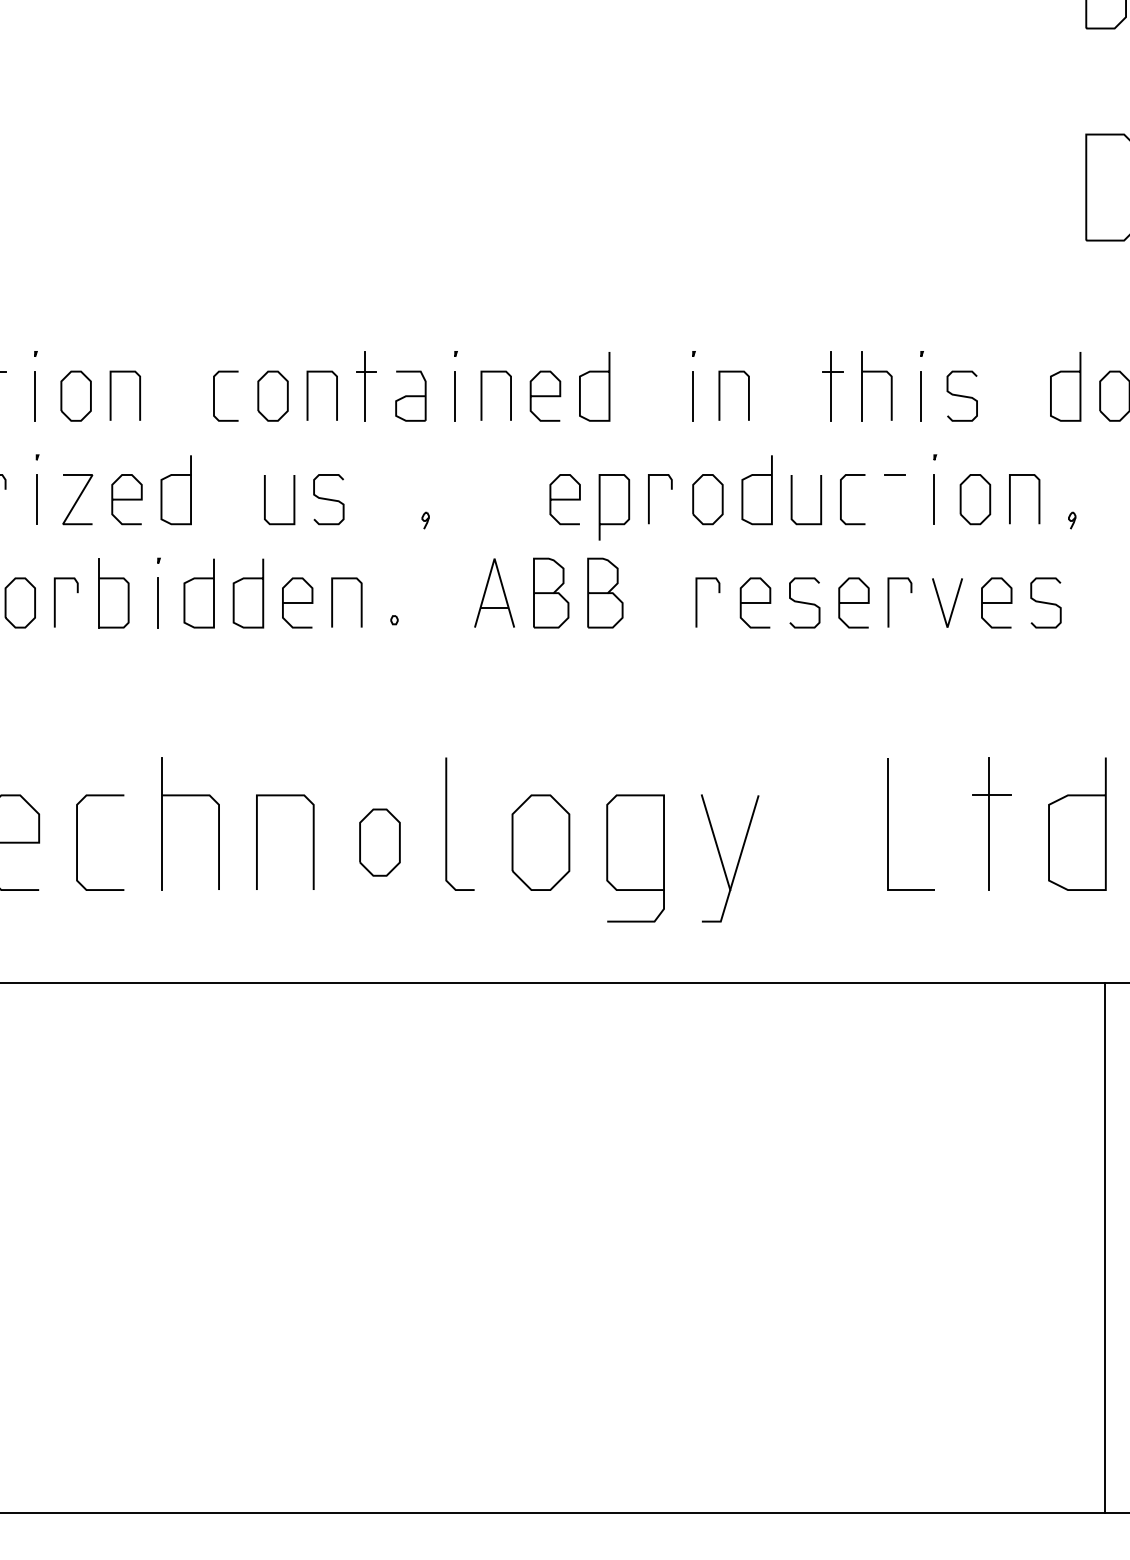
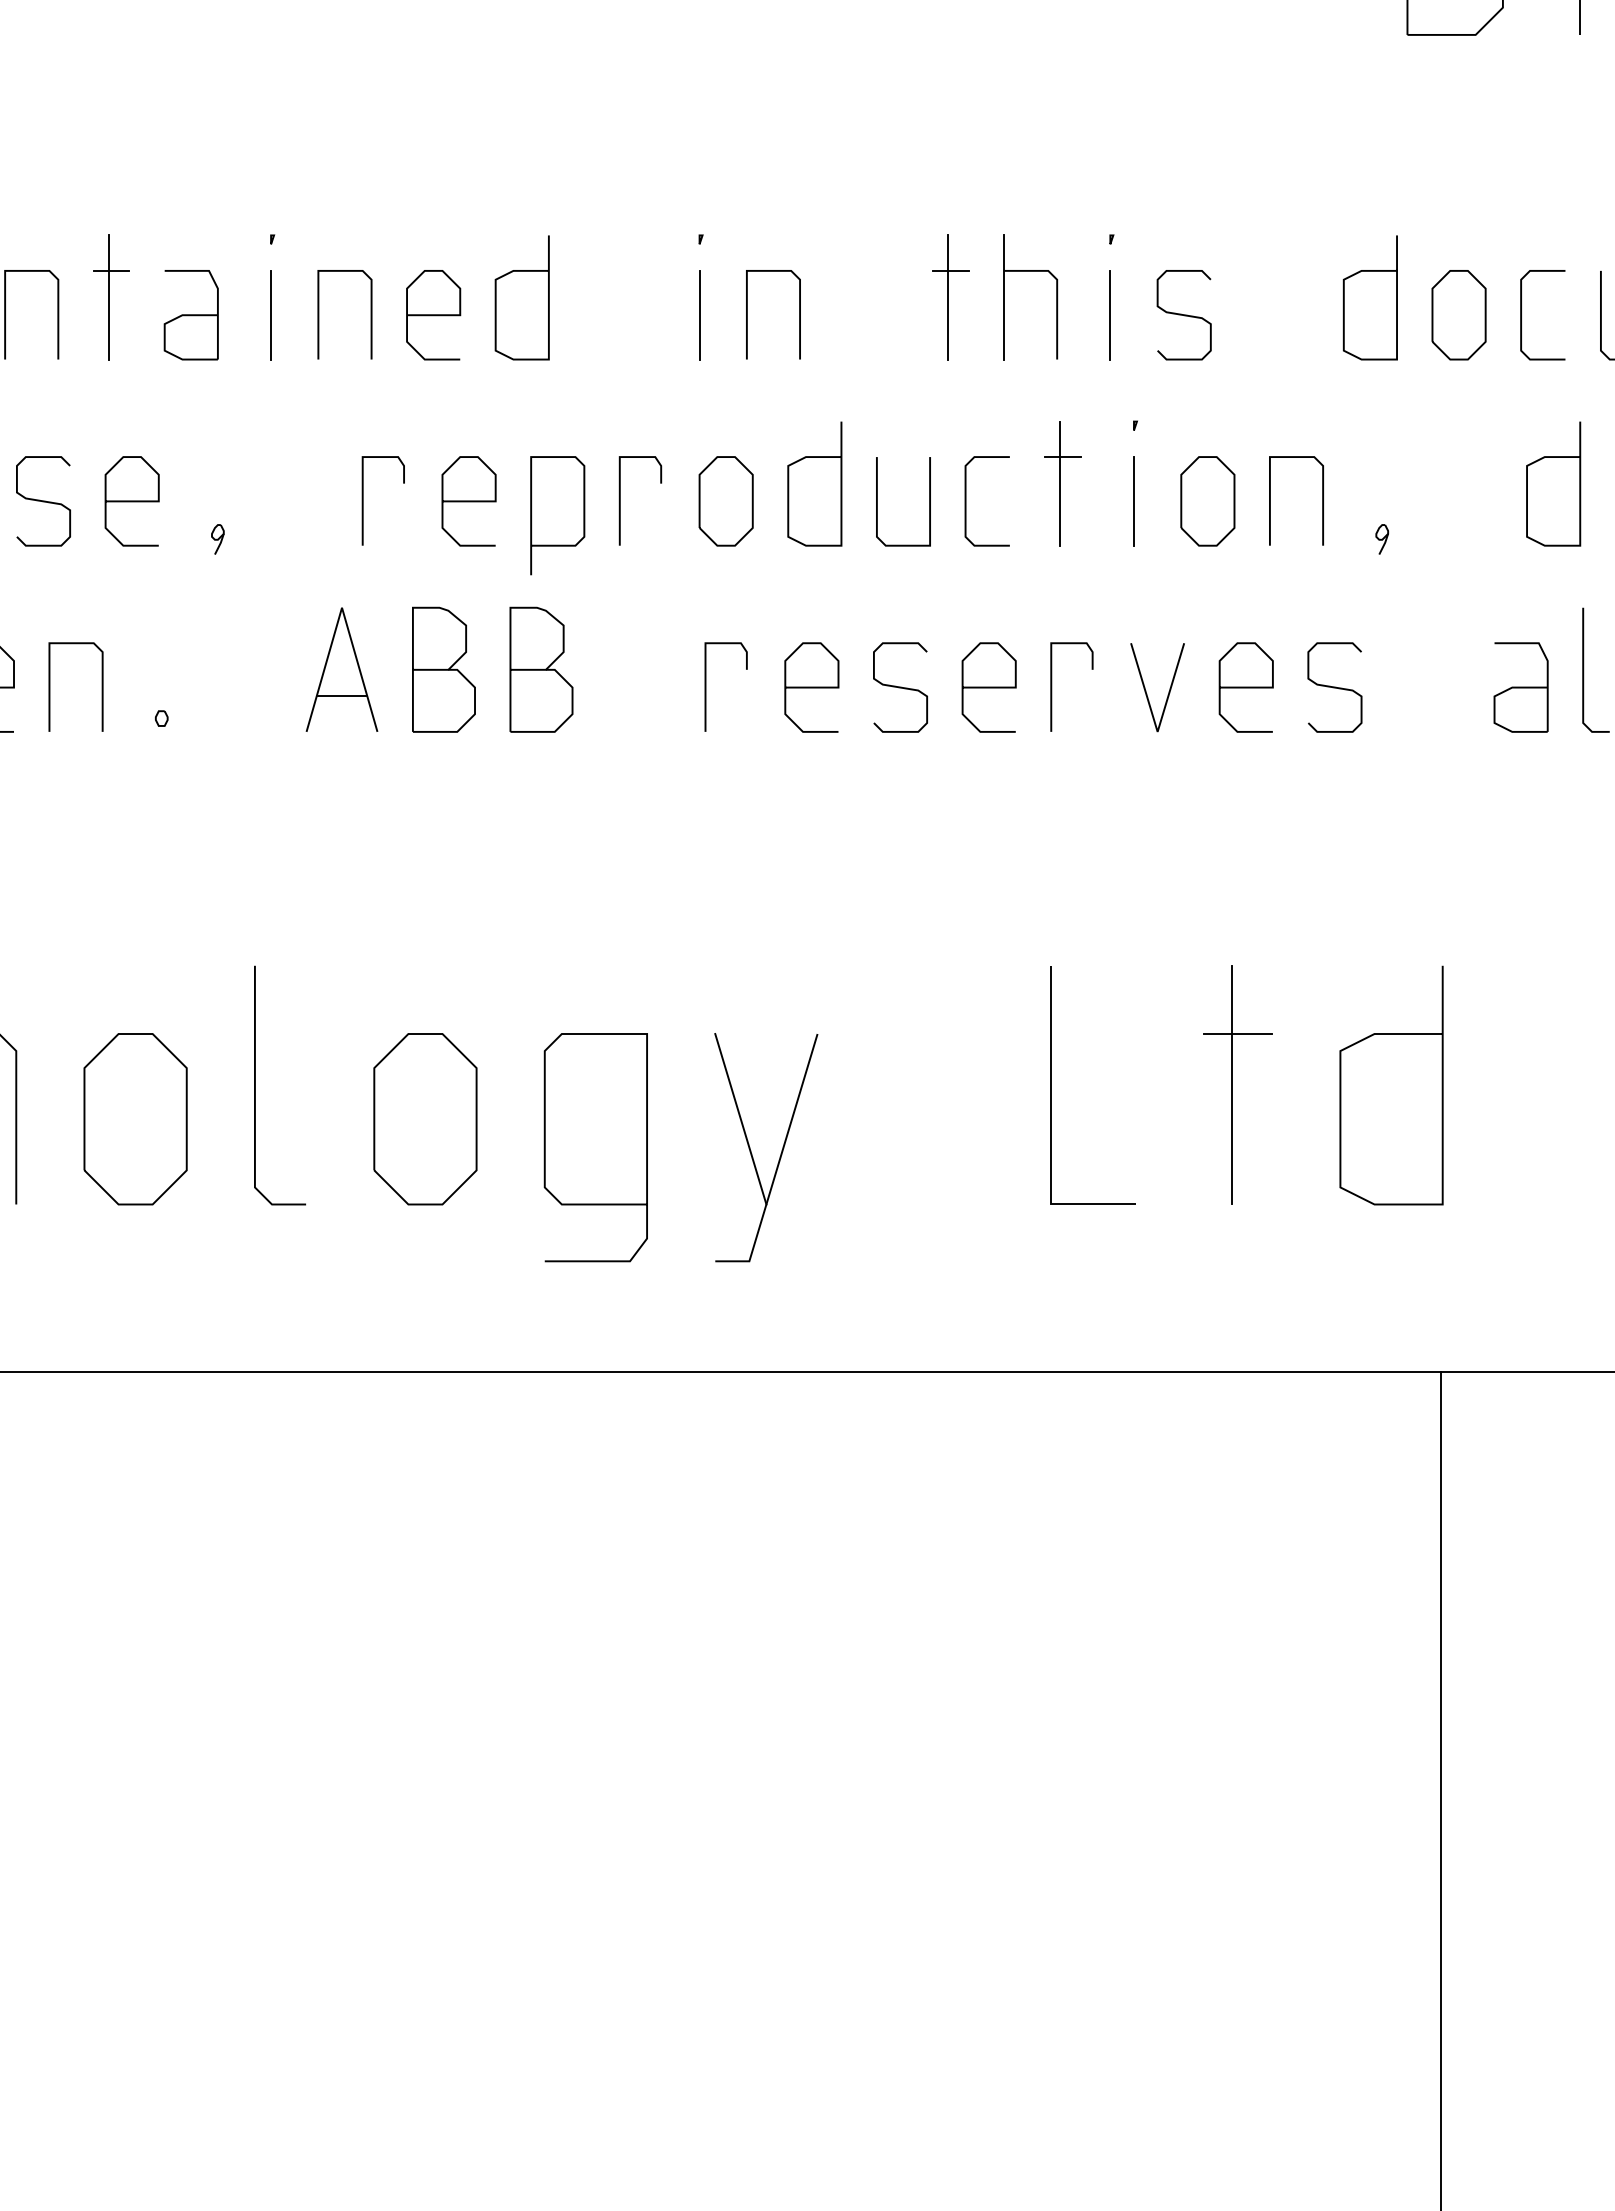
line: (893, 489) -> (1060, 483), added
curve: (377, 499) -> (131, 501), added
line: (506, 499) -> (363, 501), added
part: (379, 842) -> (134, 1118), size x1.43

